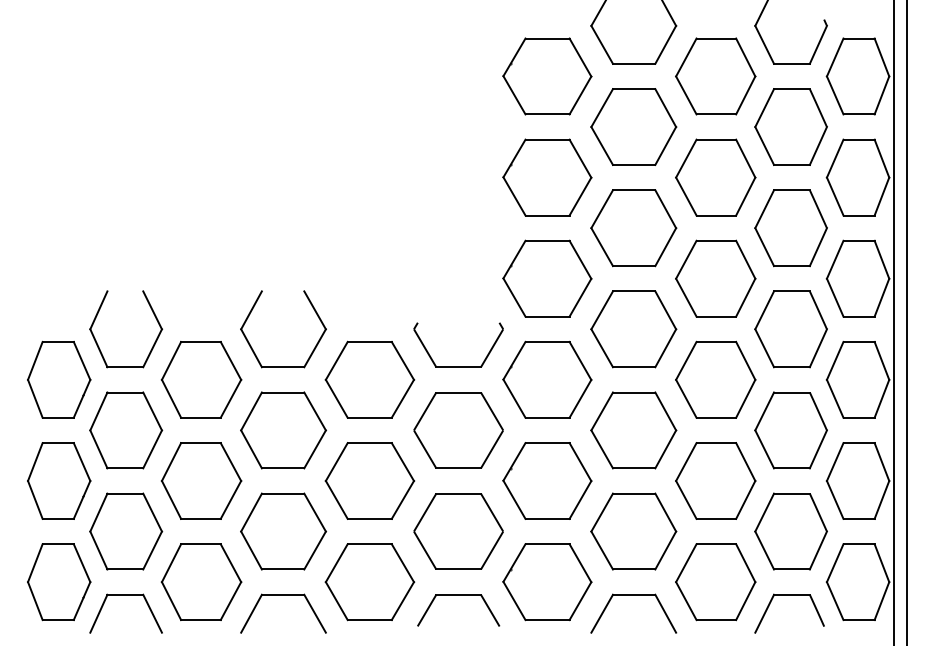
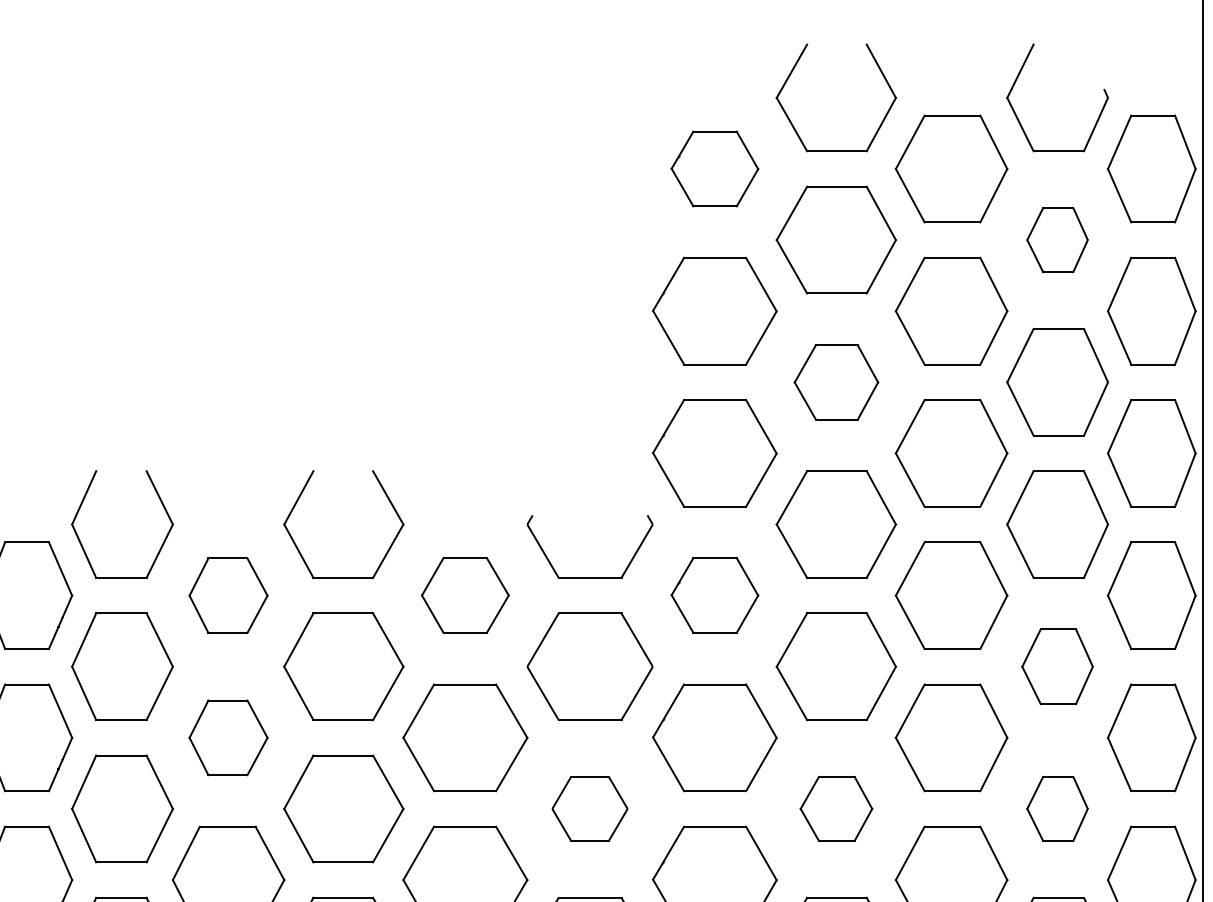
part: (547, 76) -> (715, 169), size x0.7
part: (790, 126) -> (1056, 239), size x0.6
part: (633, 228) -> (835, 382), size x0.7
part: (201, 379) -> (228, 595), size x0.7
part: (369, 379) -> (464, 595), size x0.7
part: (547, 379) -> (715, 595), size x0.7
part: (790, 430) -> (1056, 666), size x0.7
part: (201, 480) -> (228, 737), size x0.7
part: (458, 531) -> (589, 808), size x0.6
part: (633, 531) -> (835, 808), size x0.6
part: (790, 531) -> (1056, 808), size x0.6

